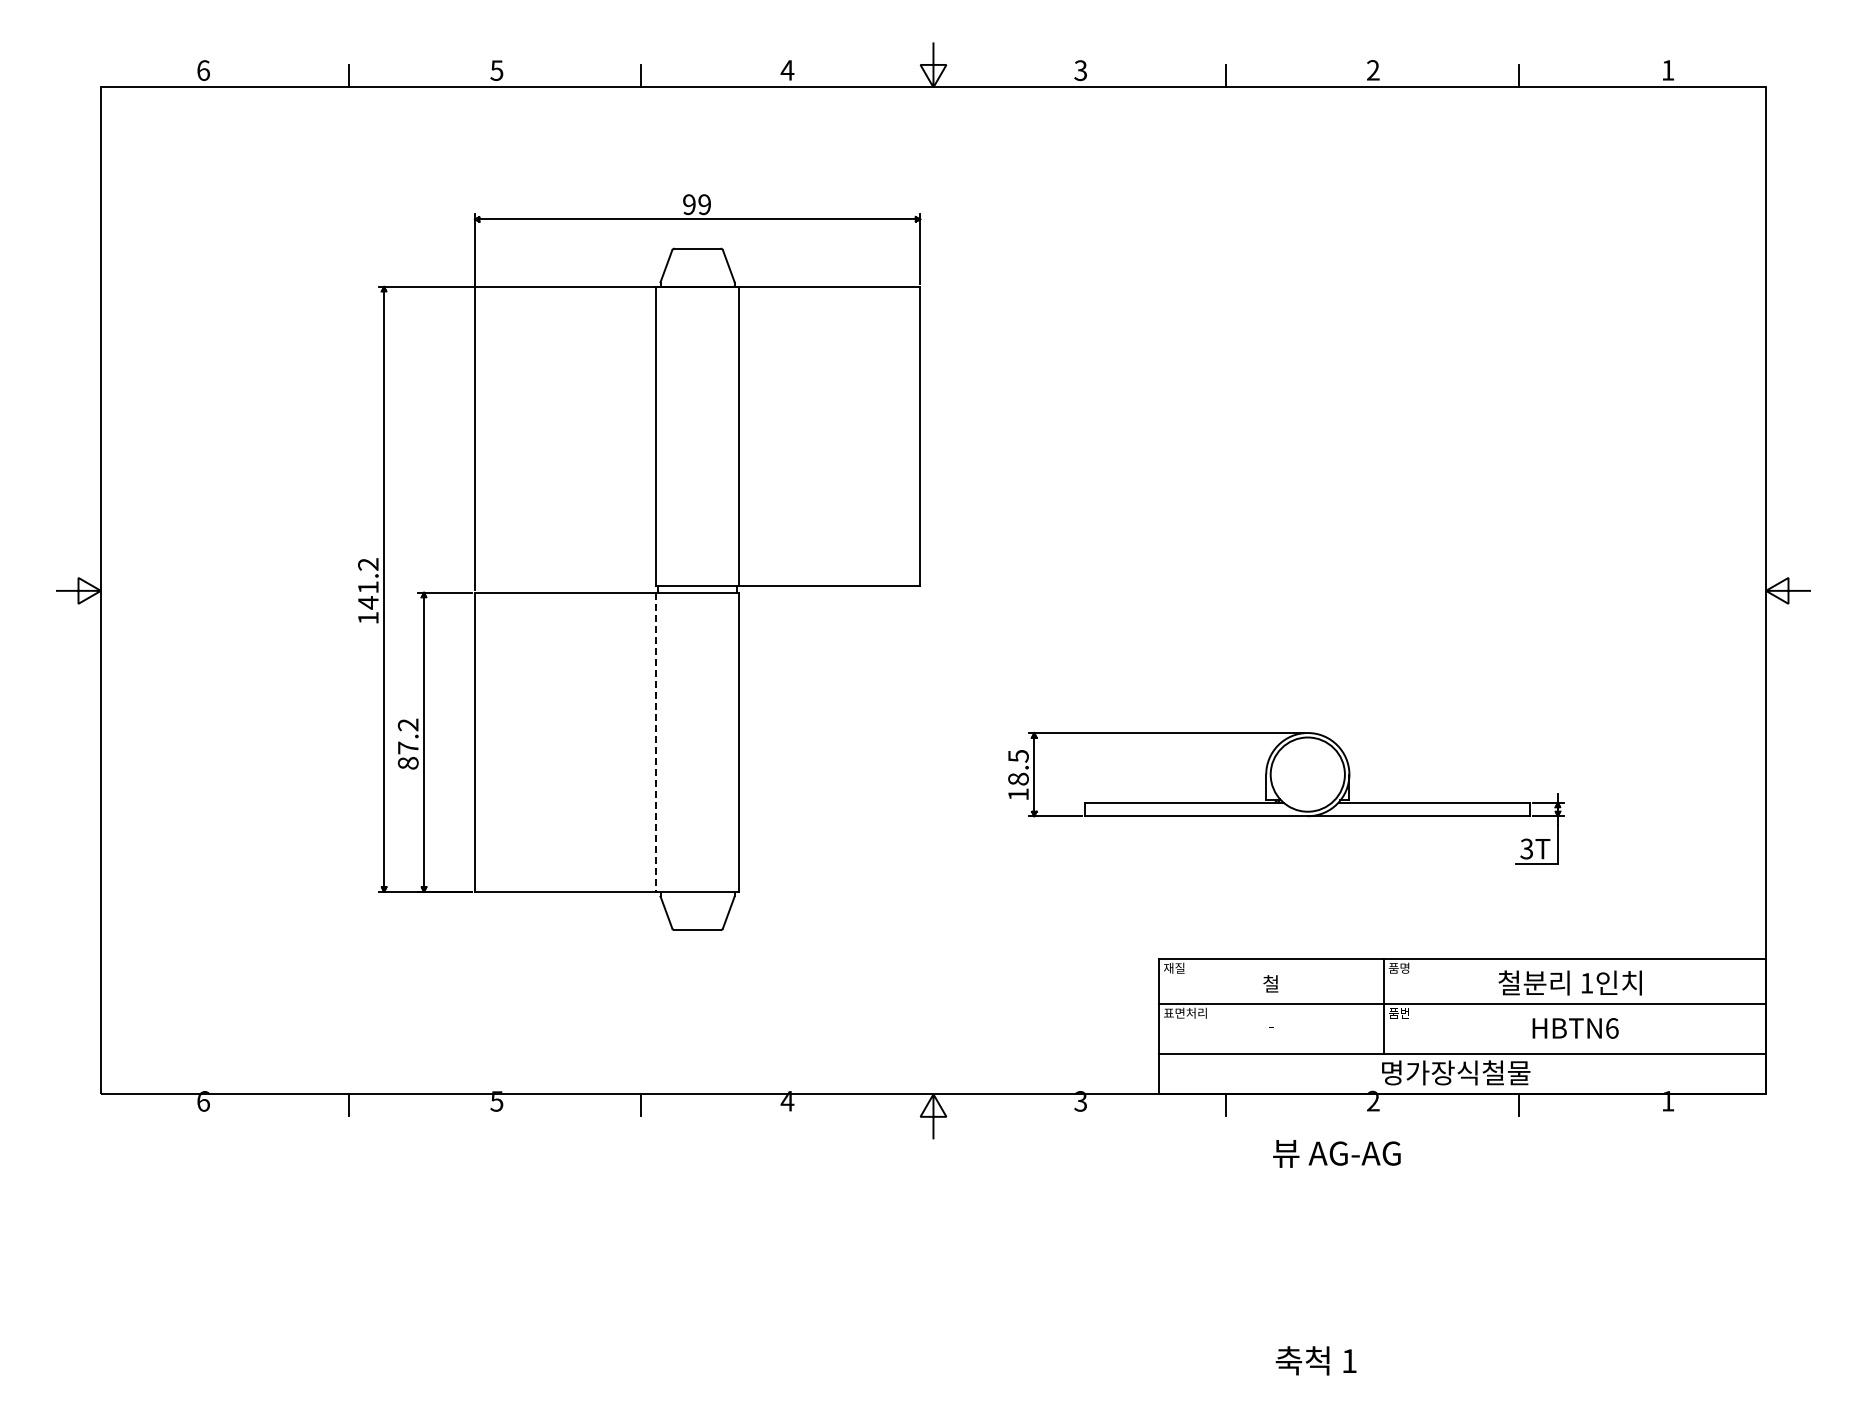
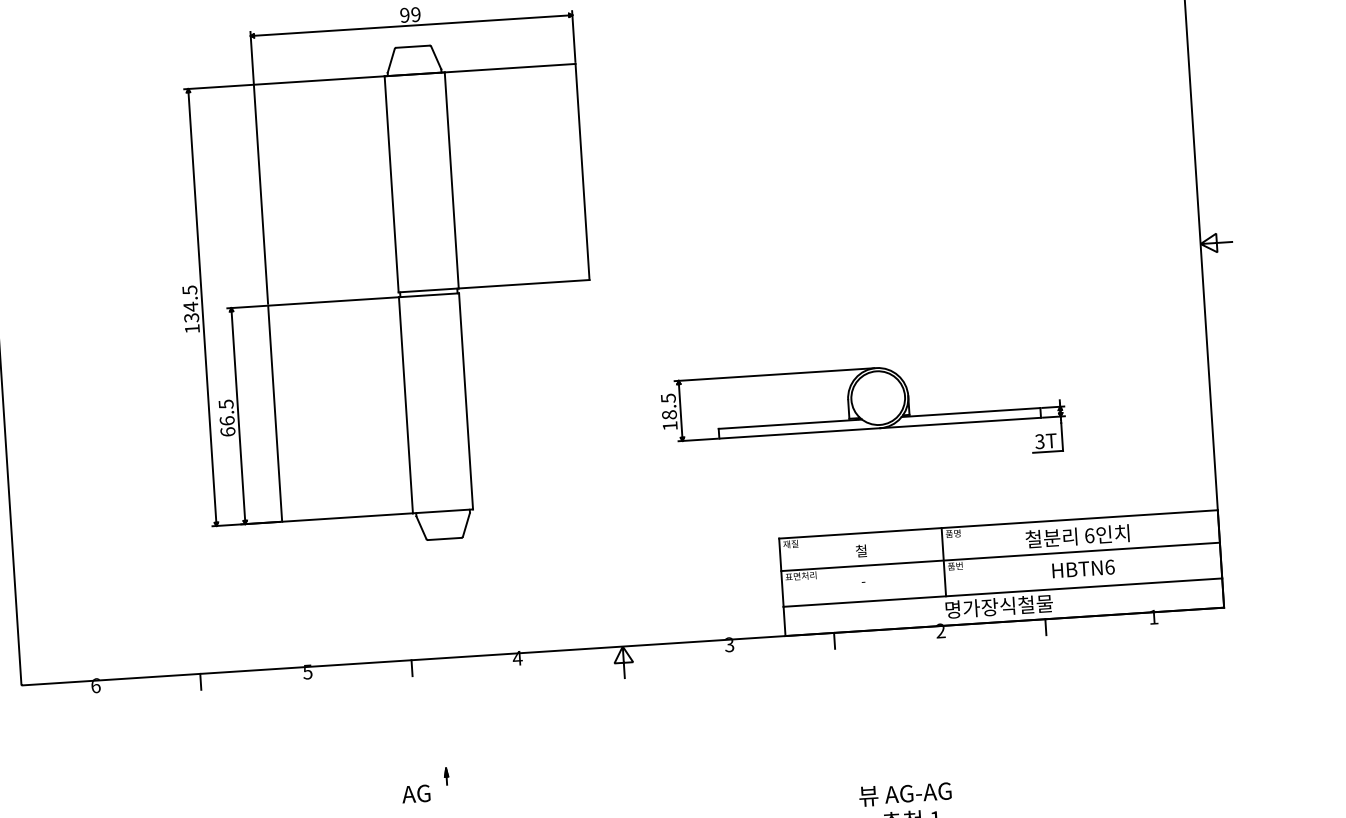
text: (368, 583) -> (190, 303), 141.2 -> 134.5
line: (656, 742) -> (406, 405), dashed -> solid
text: (407, 743) -> (226, 417), 87.2 -> 66.5
text: (1587, 982) -> (1089, 535), 1 -> 6
text: (1336, 1153) -> (905, 793), moved
part: (649, 1268) -> (425, 785), added

